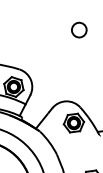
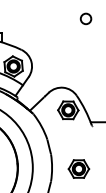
circle: (78, 29) -> (85, 18), size x0.71

